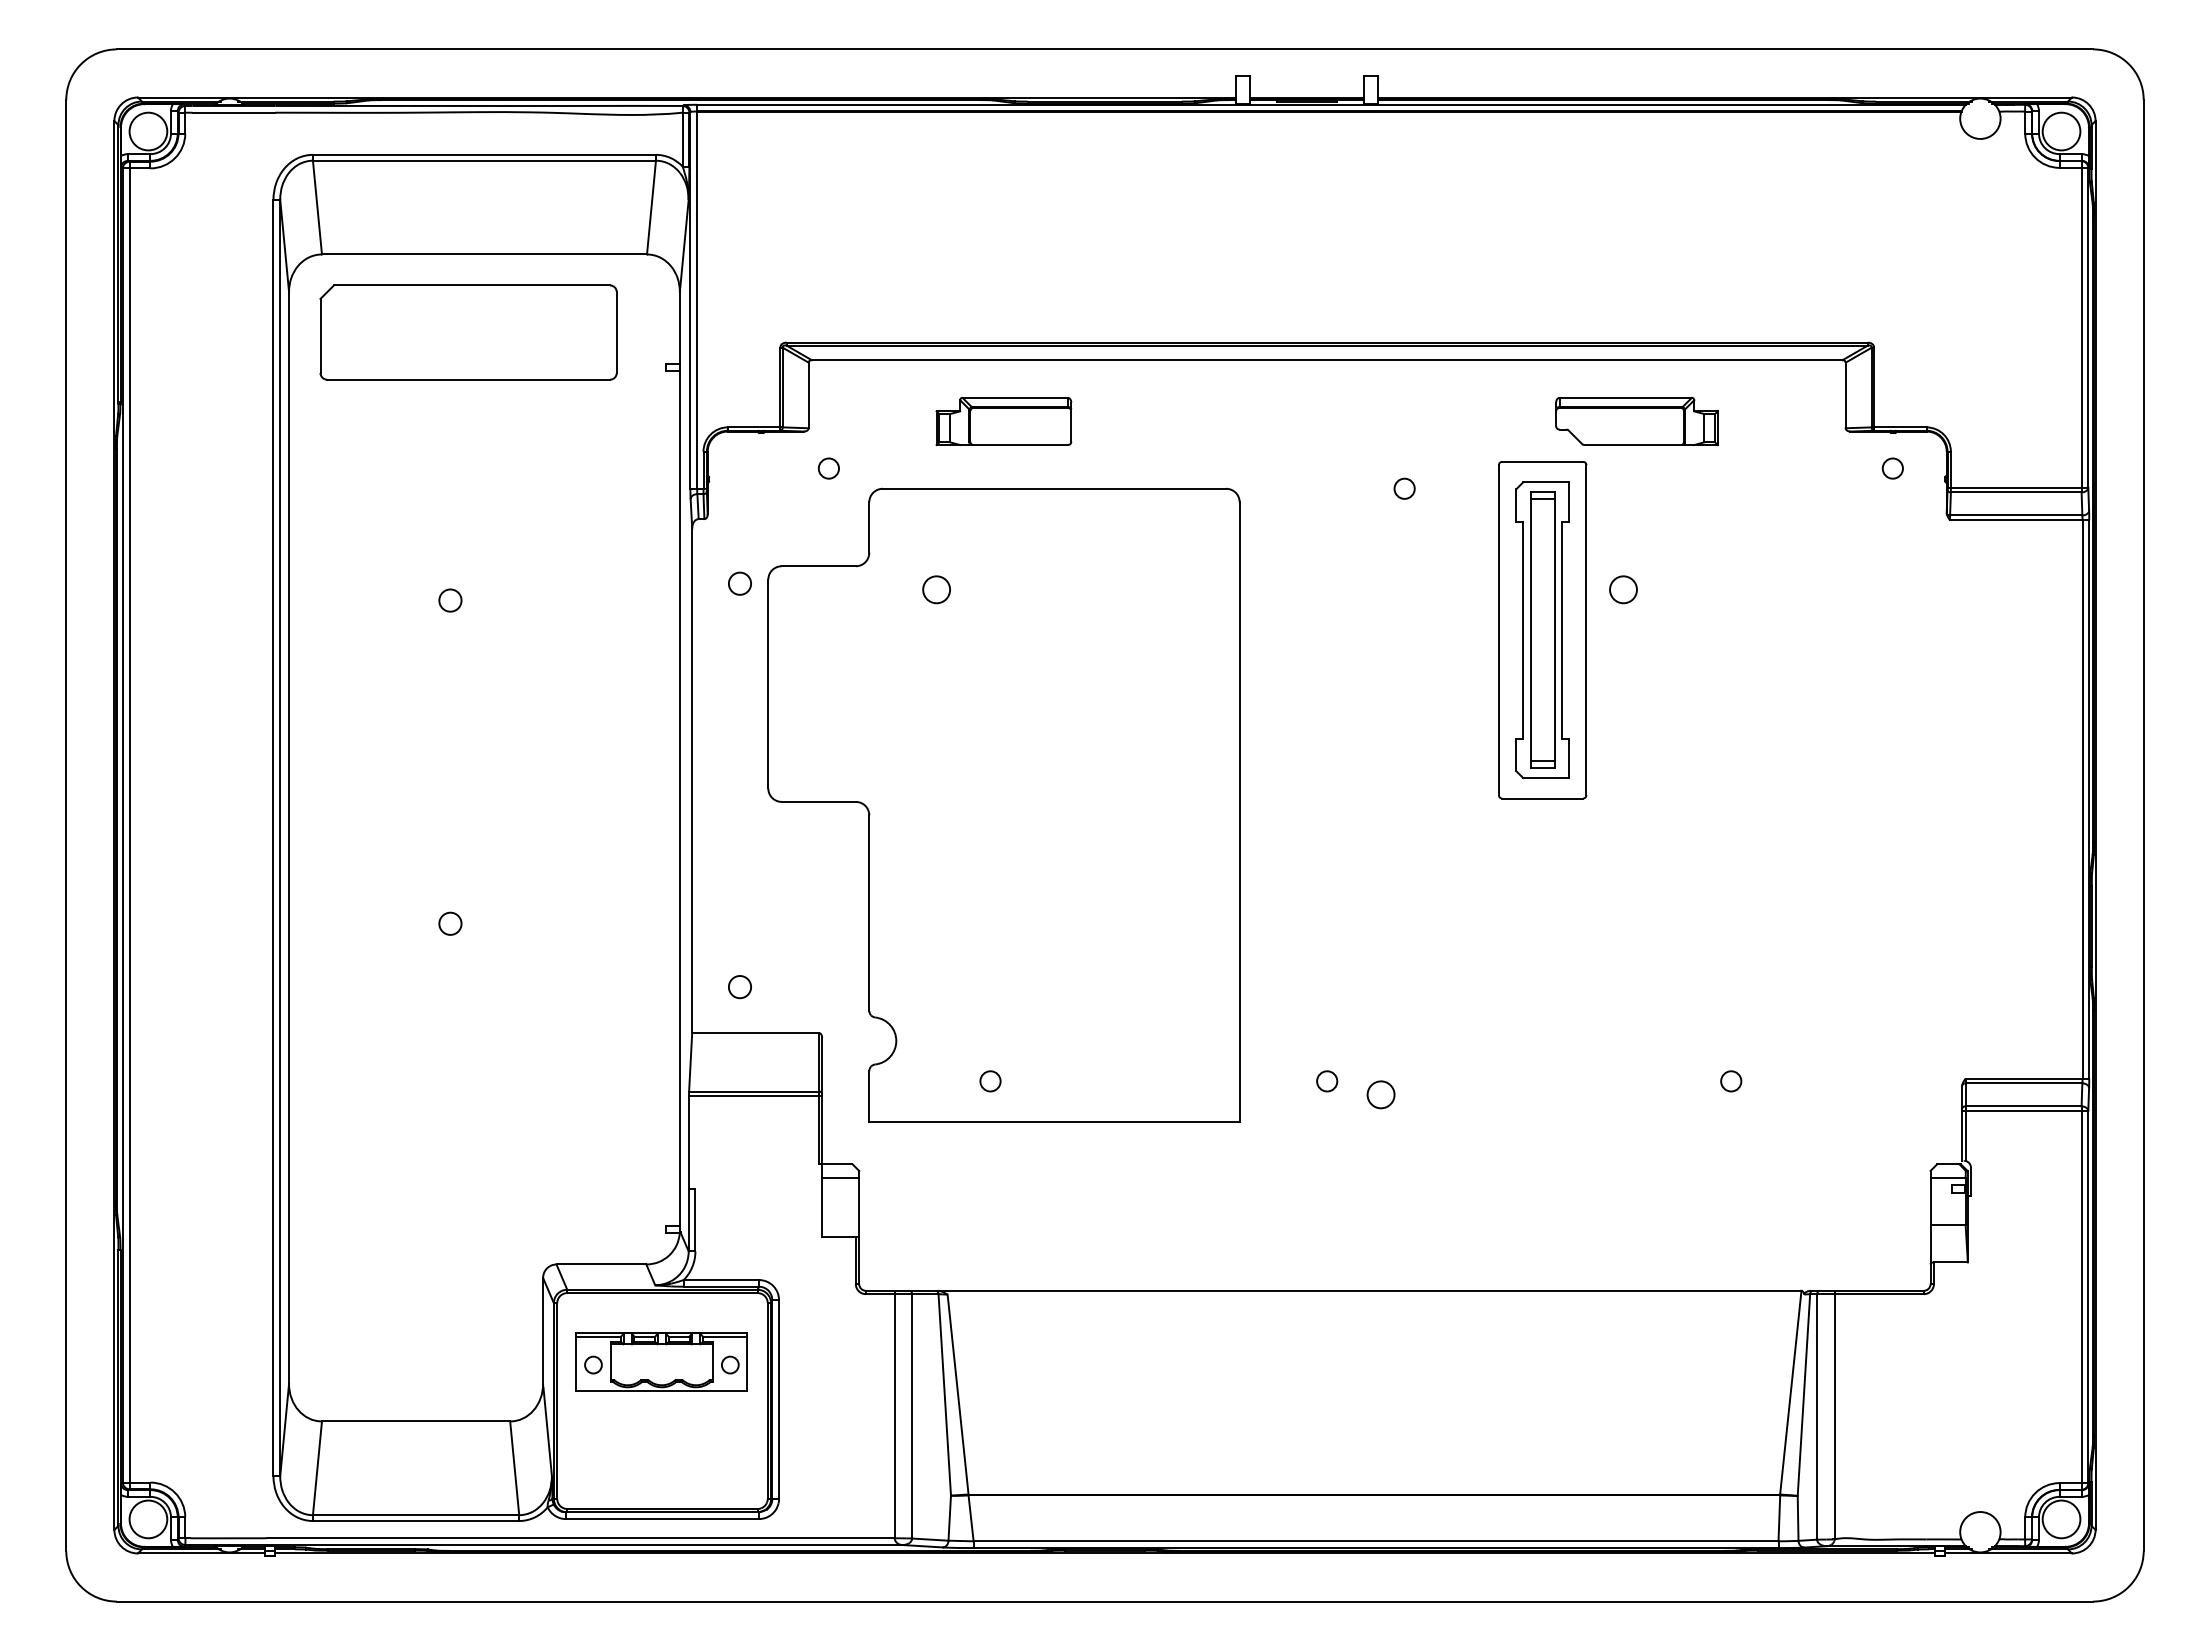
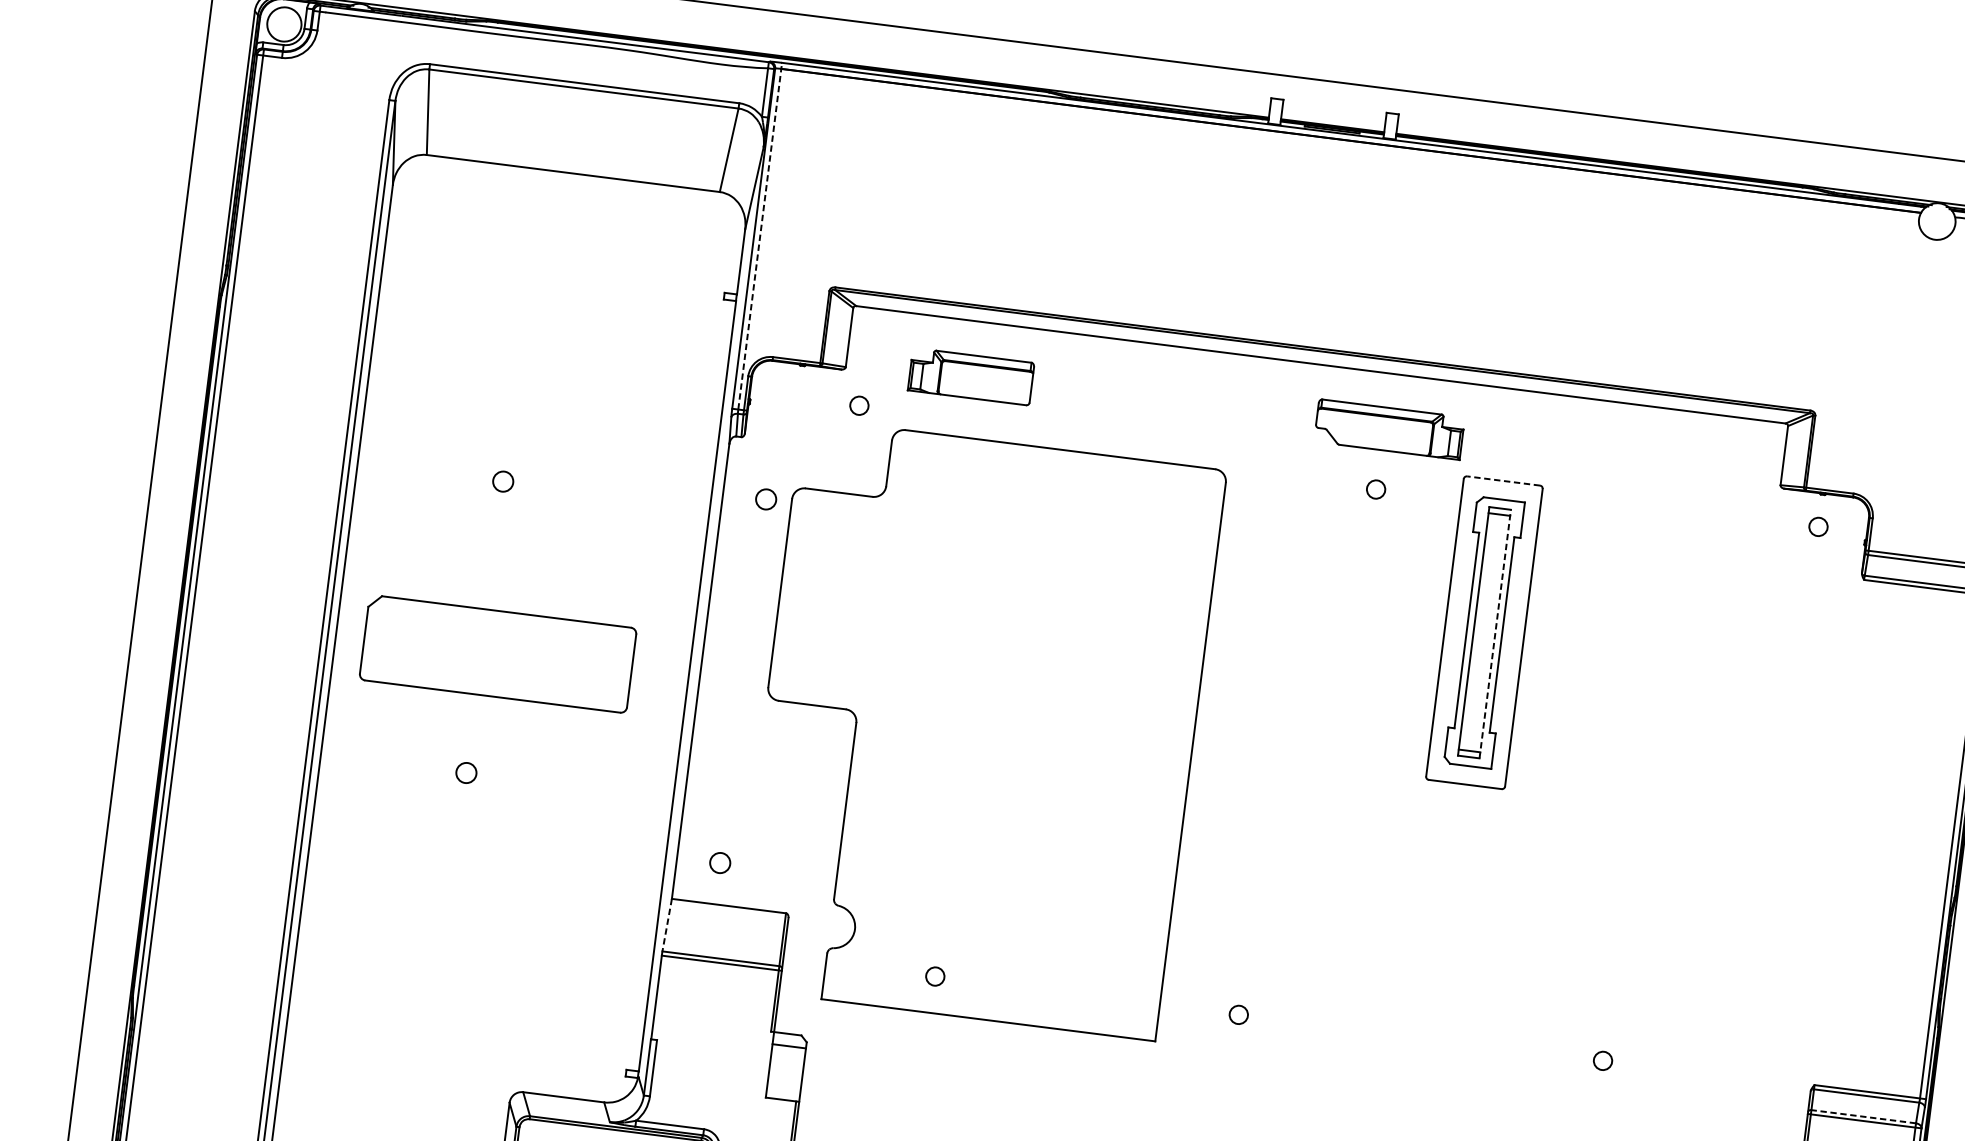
line: (697, 296) -> (760, 235), solid -> dashed
part: (468, 332) -> (497, 654), moved
part: (1003, 421) -> (970, 376), moved
part: (1636, 421) -> (1389, 429), moved
line: (1542, 461) -> (1503, 480), solid -> dashed
circle: (936, 589) -> (942, 527), removed
circle: (1623, 589) -> (1561, 605), removed
line: (1554, 630) -> (1495, 634), solid -> dashed
line: (690, 1062) -> (667, 925), solid -> dashed
circle: (1380, 1094) -> (1285, 1032), removed
line: (2023, 1106) -> (1863, 1116), solid -> dashed

